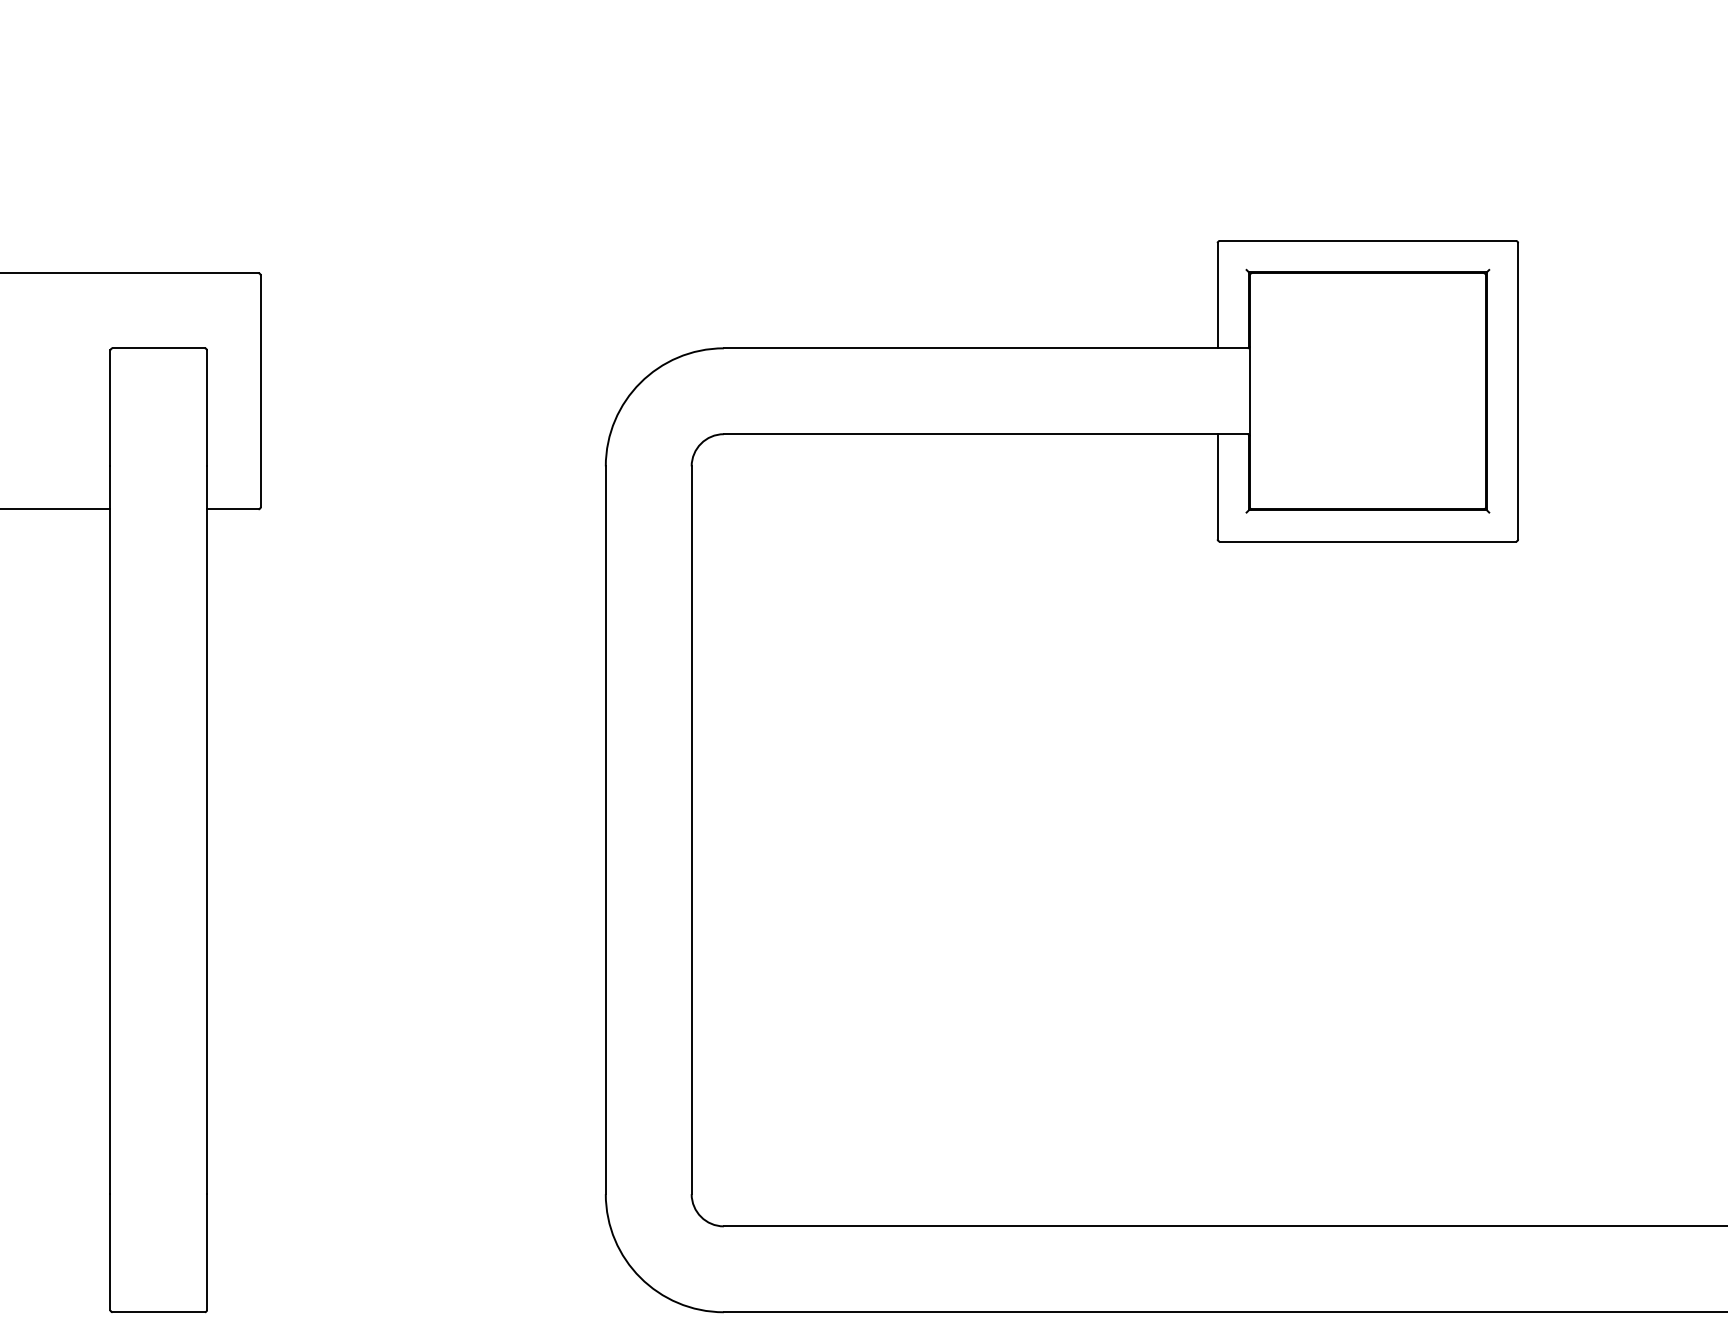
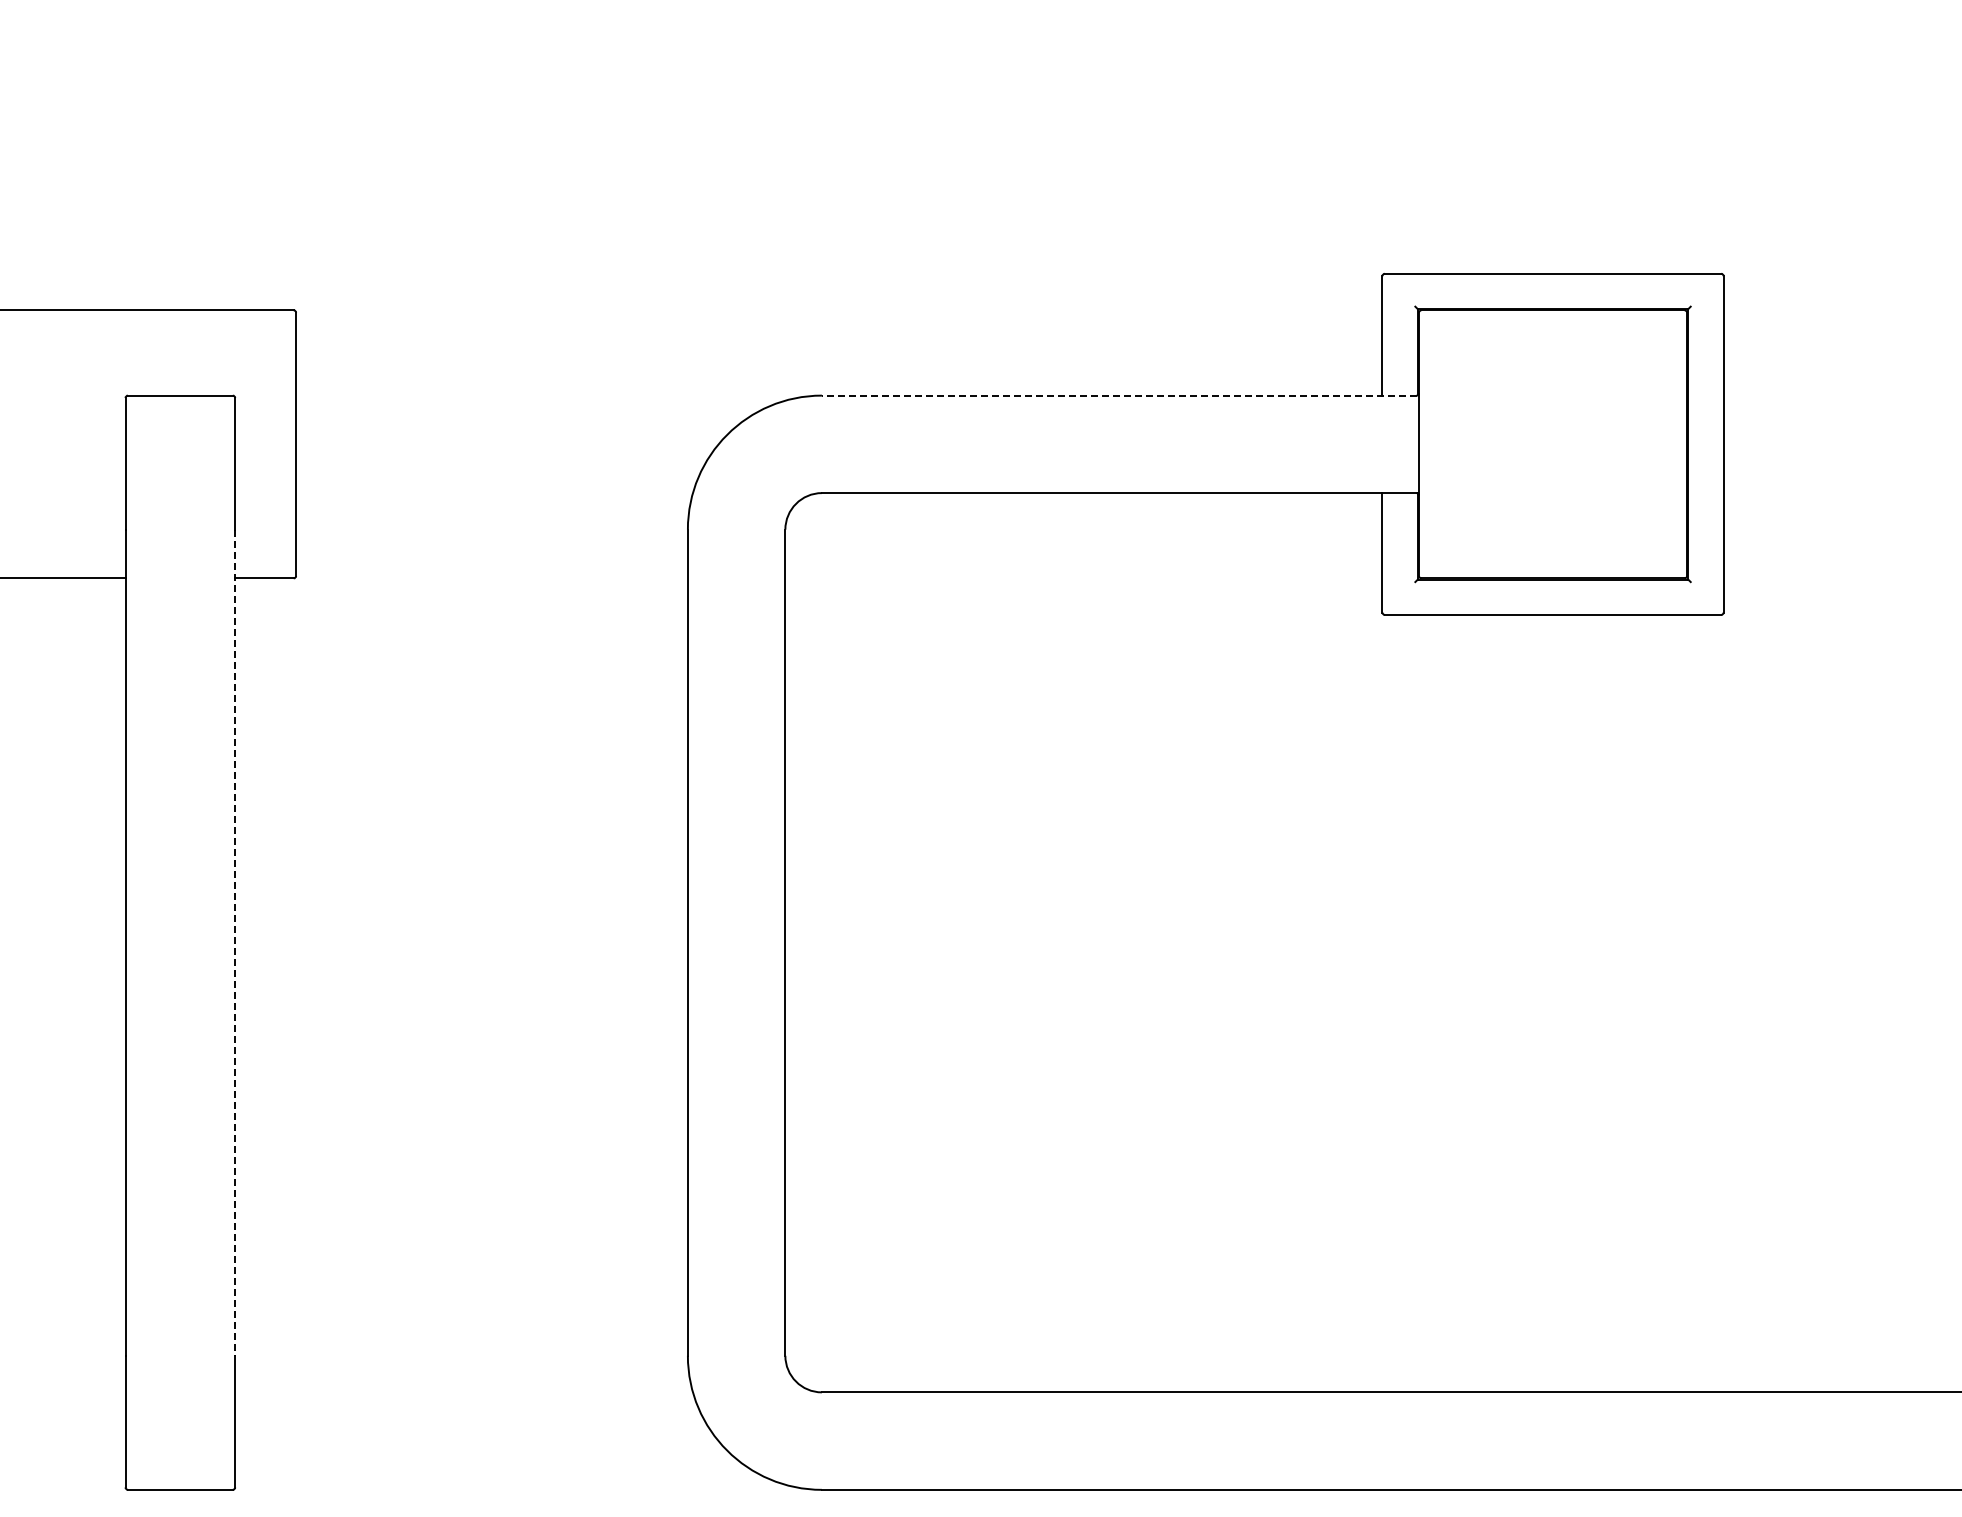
line: (985, 348) -> (1118, 395), solid -> dashed
line: (207, 830) -> (235, 943), solid -> dashed

